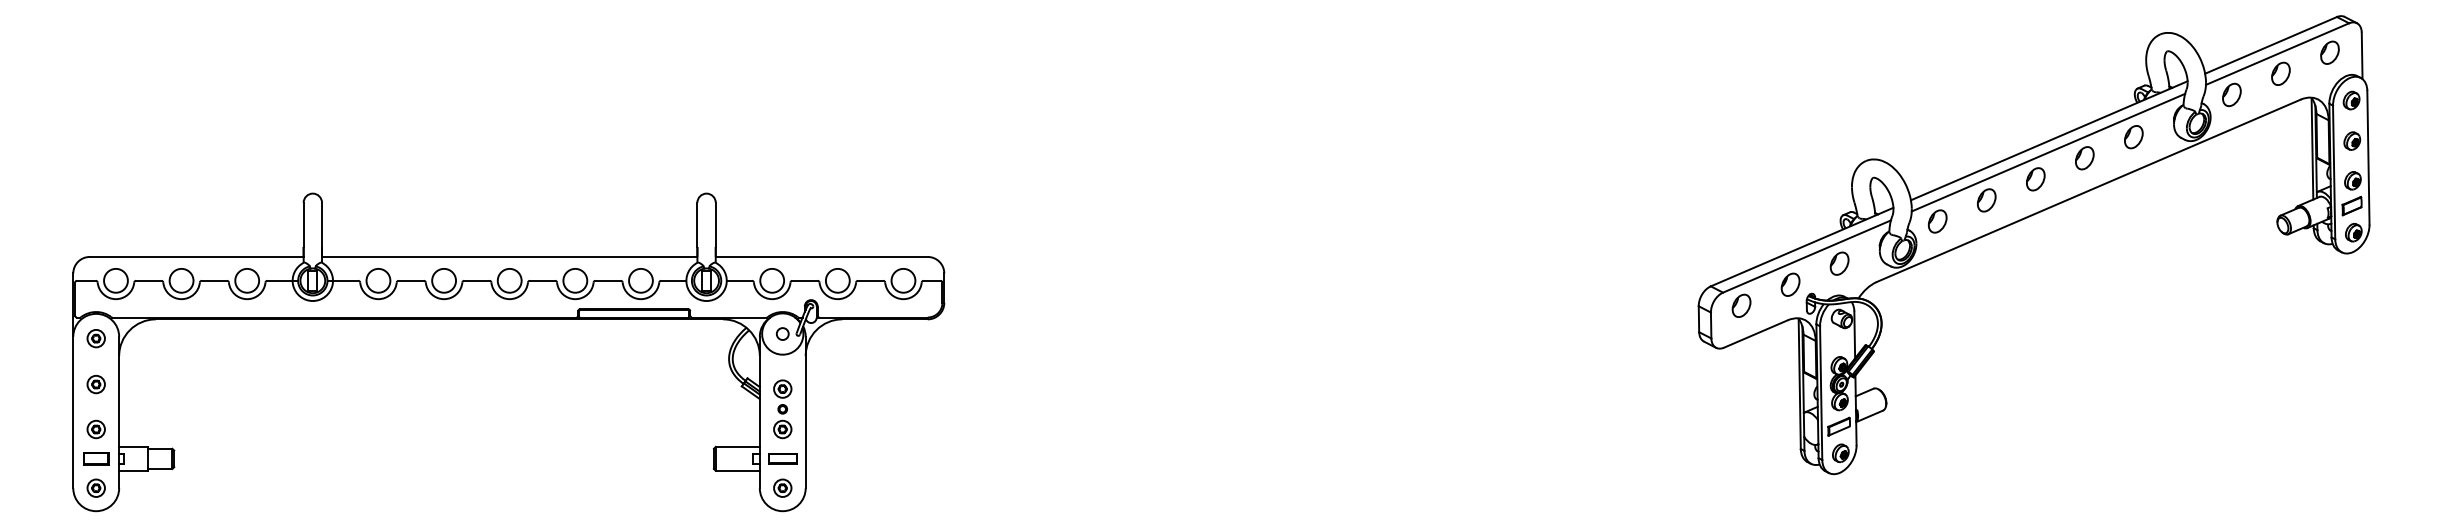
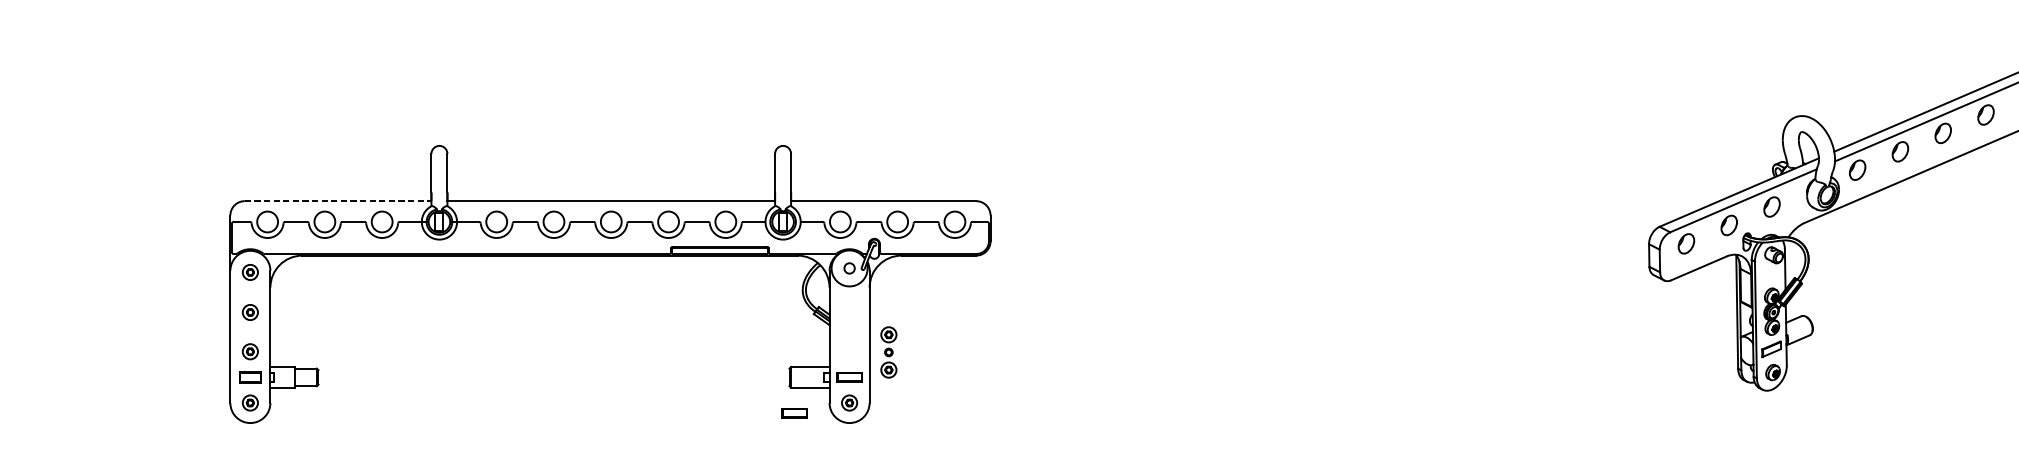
line: (196, 256) -> (337, 200), solid -> dashed
part: (782, 409) -> (888, 352), moved
part: (719, 499) -> (794, 412), added

